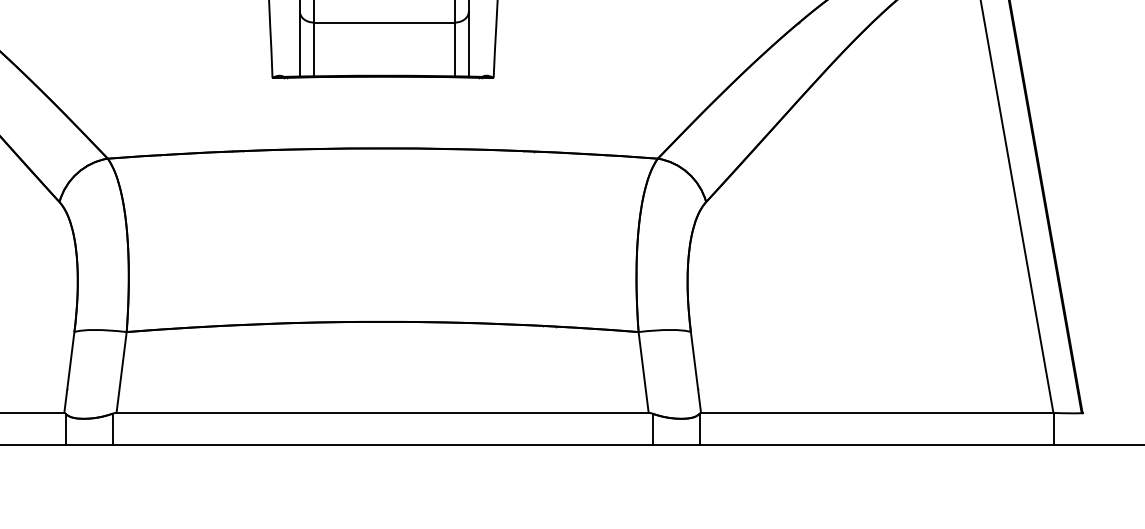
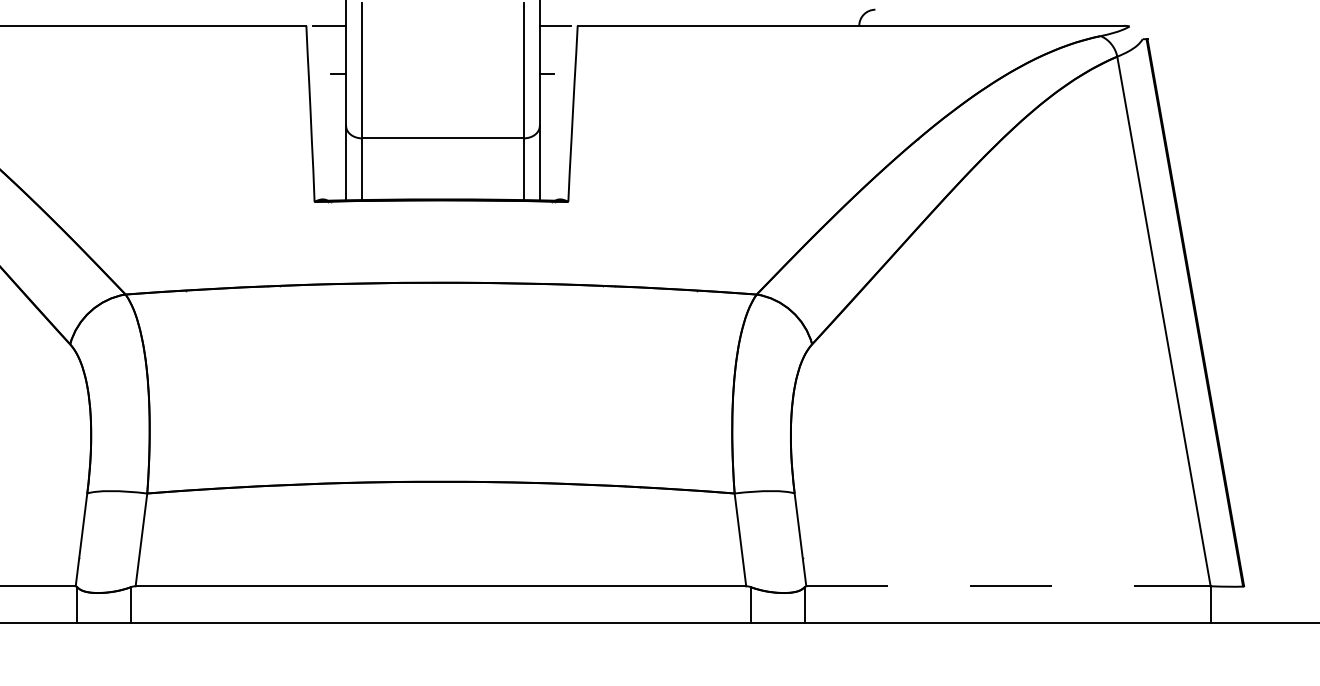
line: (877, 413) -> (1008, 586), solid -> dashed

